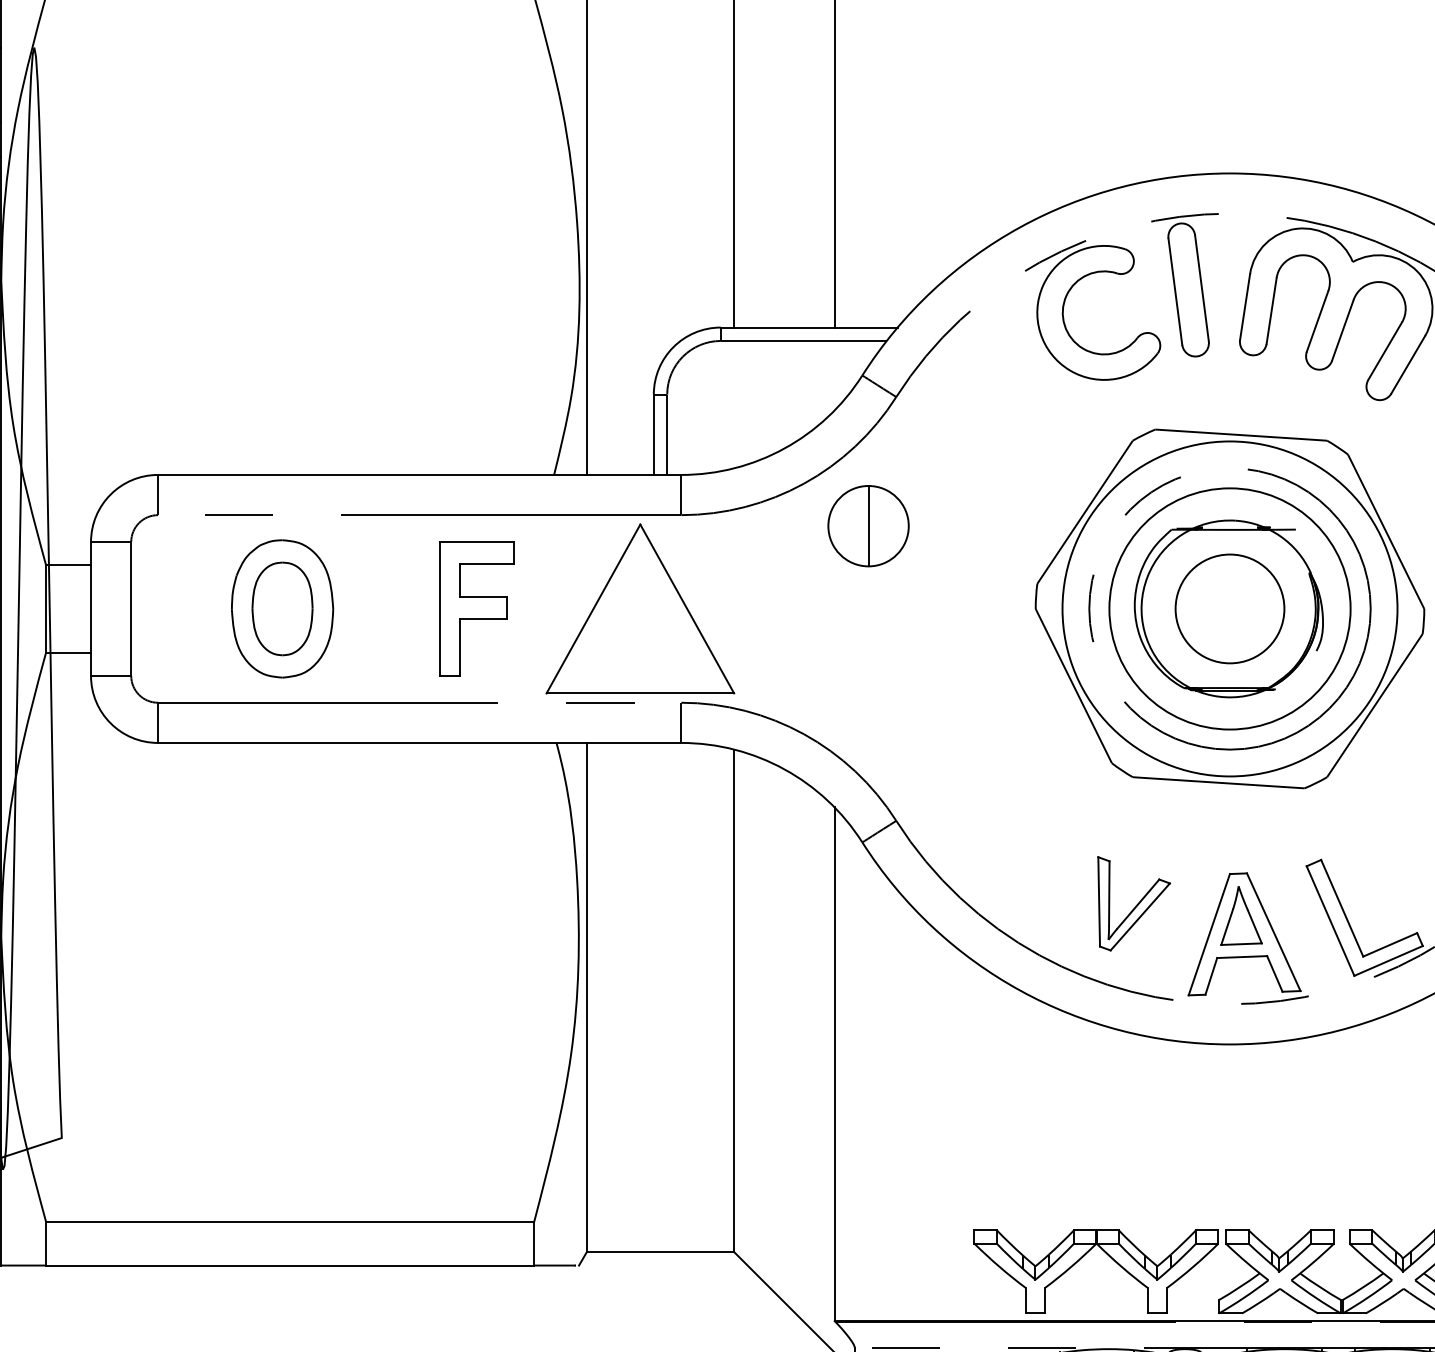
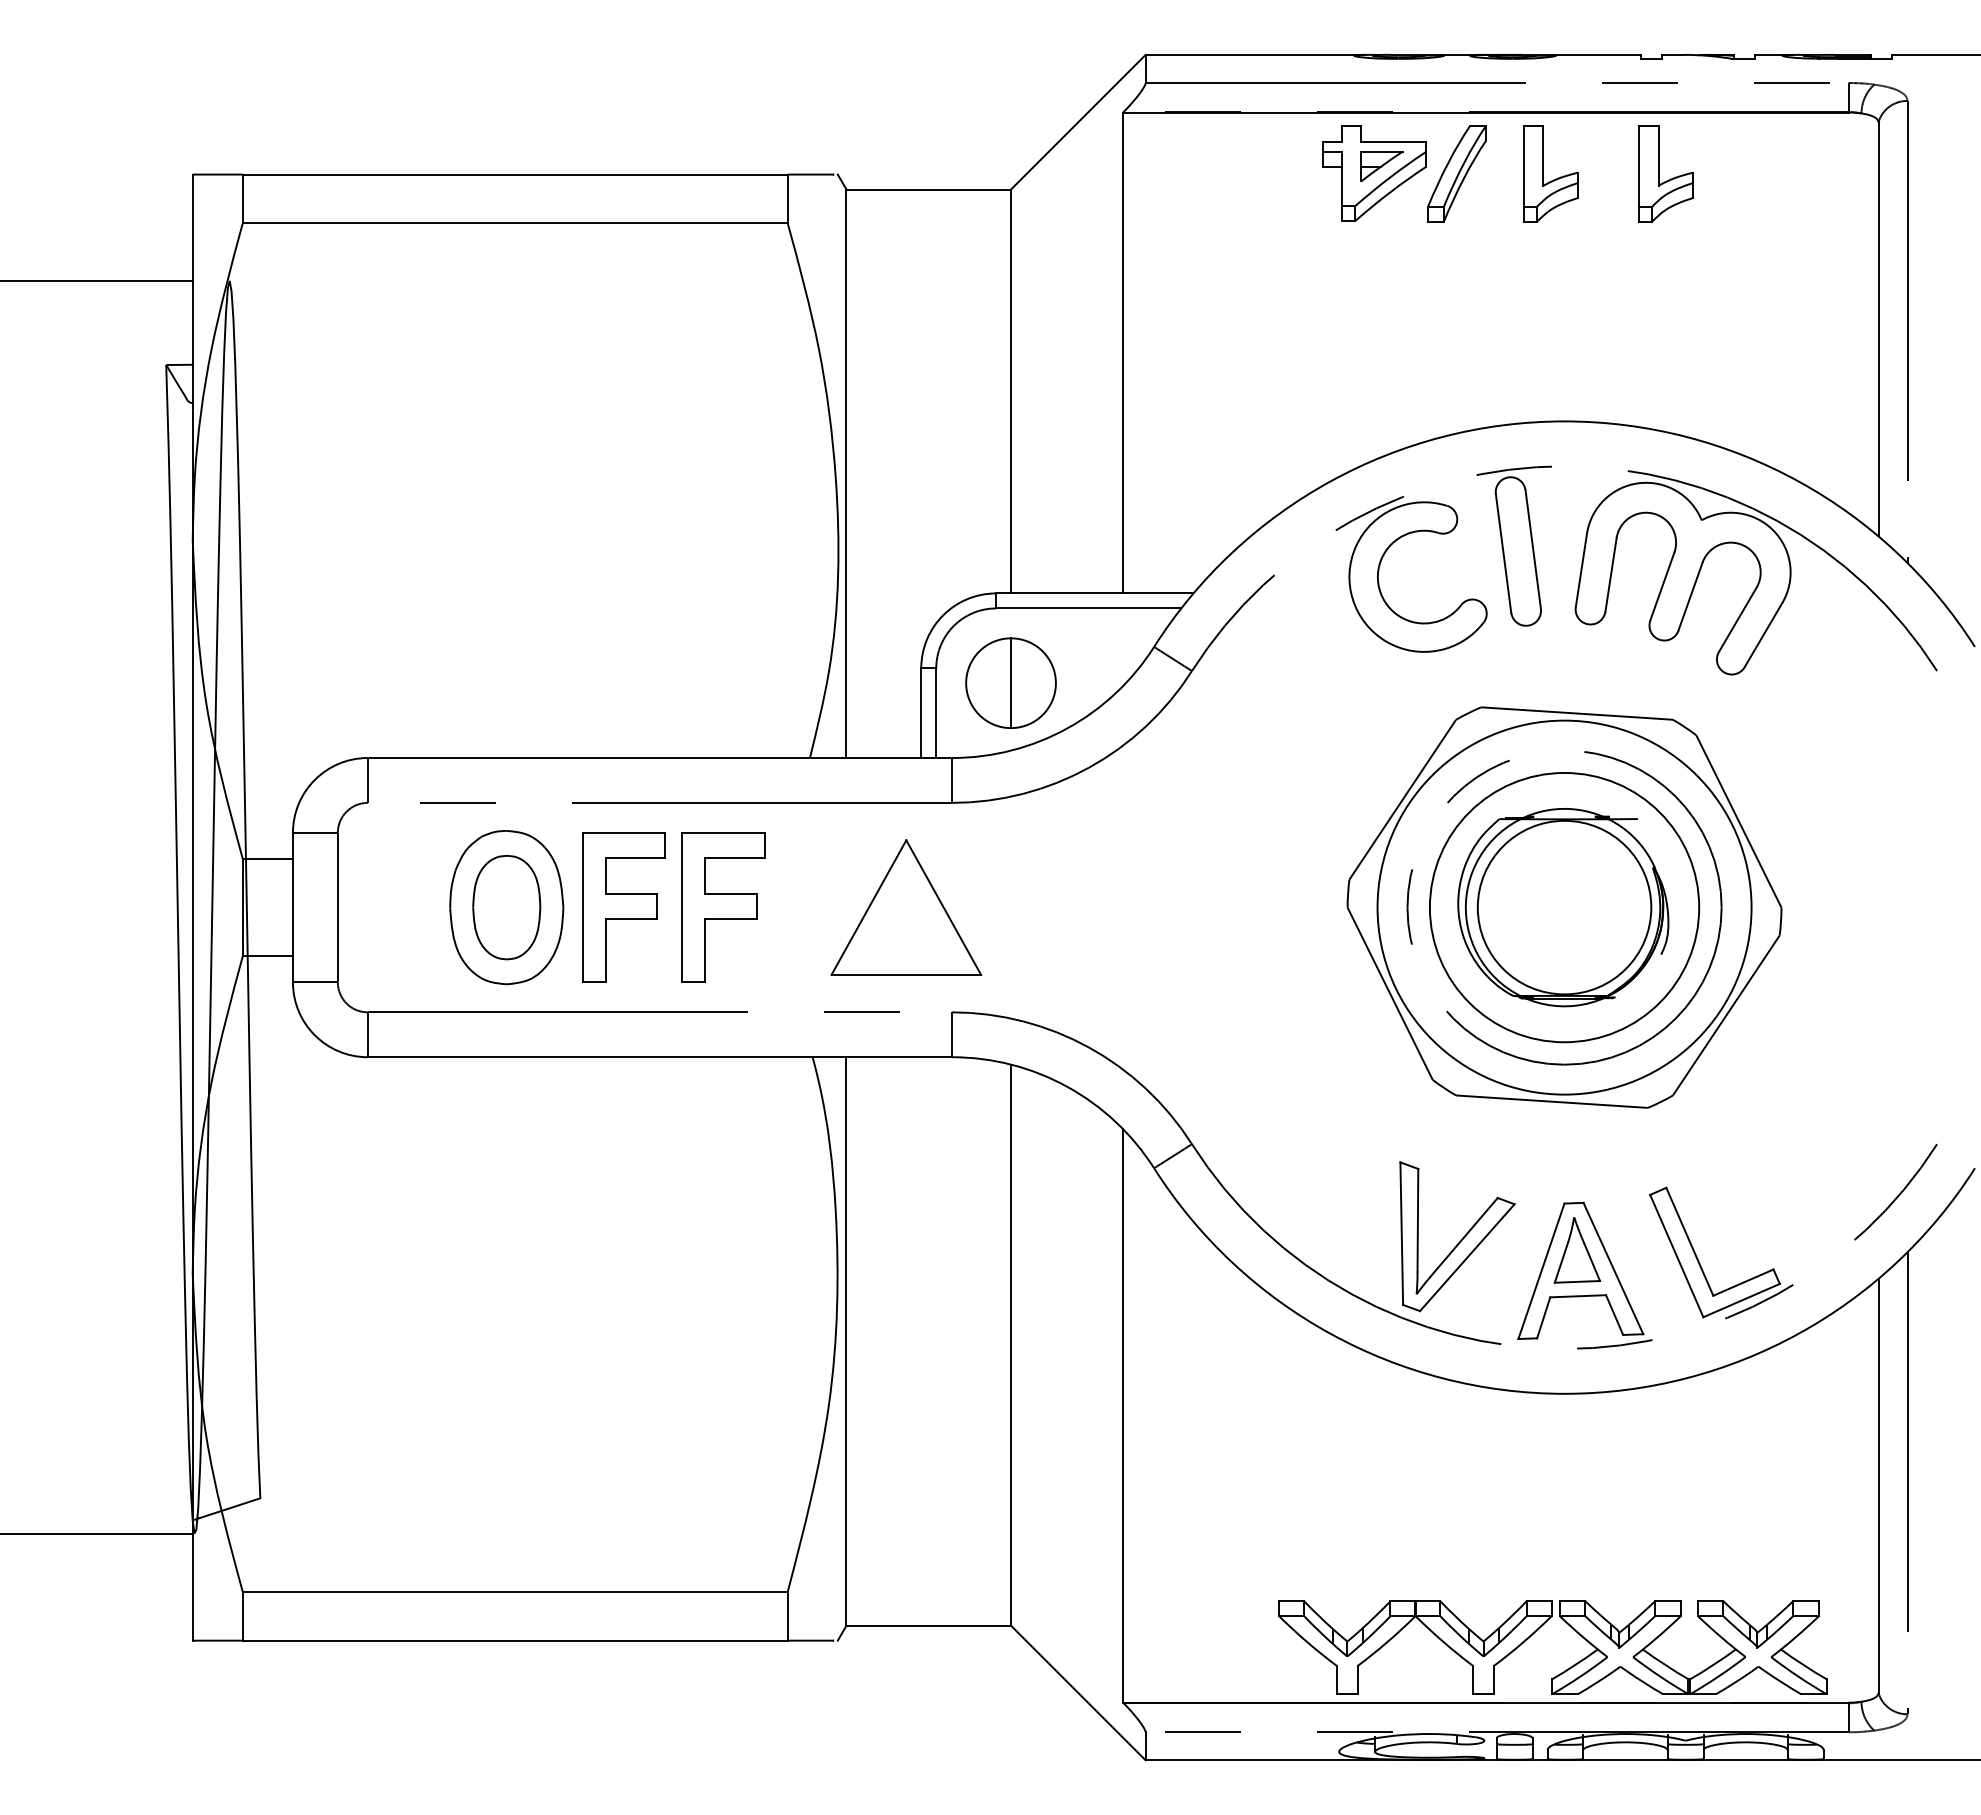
part: (868, 525) -> (1010, 682), moved
part: (387, 608) -> (623, 907), added
part: (640, 608) -> (906, 907), size x0.71
circle: (1229, 608) -> (1564, 907), size x1.43
part: (1134, 903) -> (1457, 1236), size x1.43

